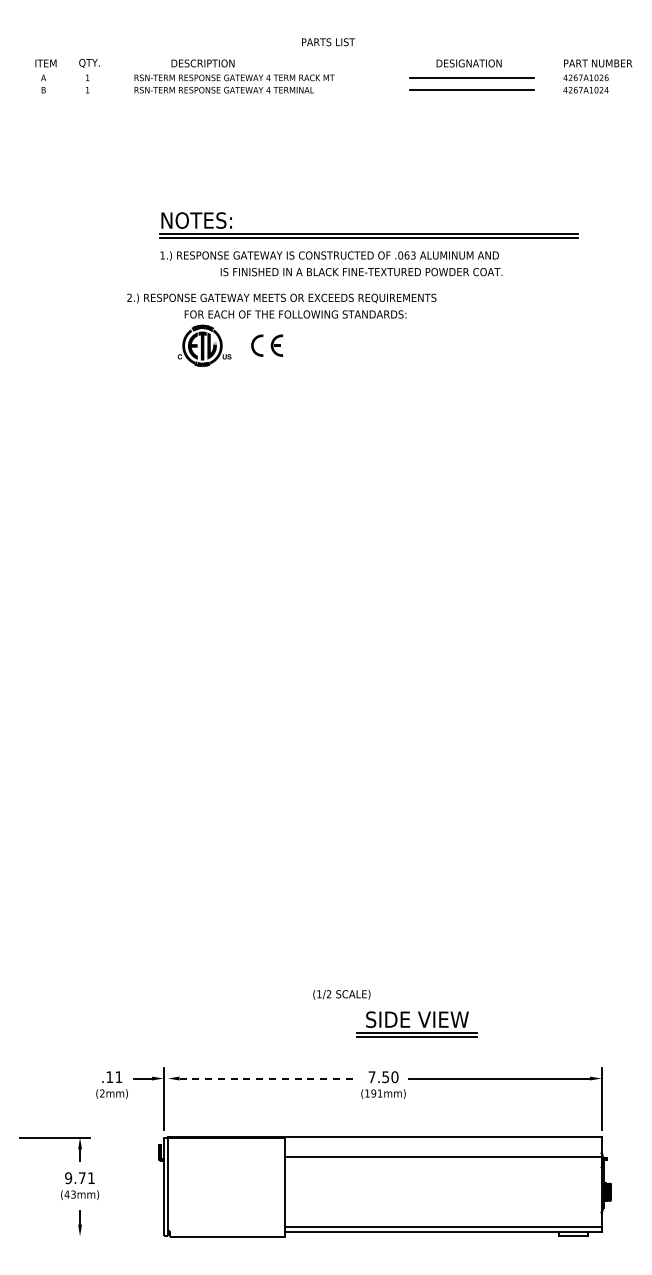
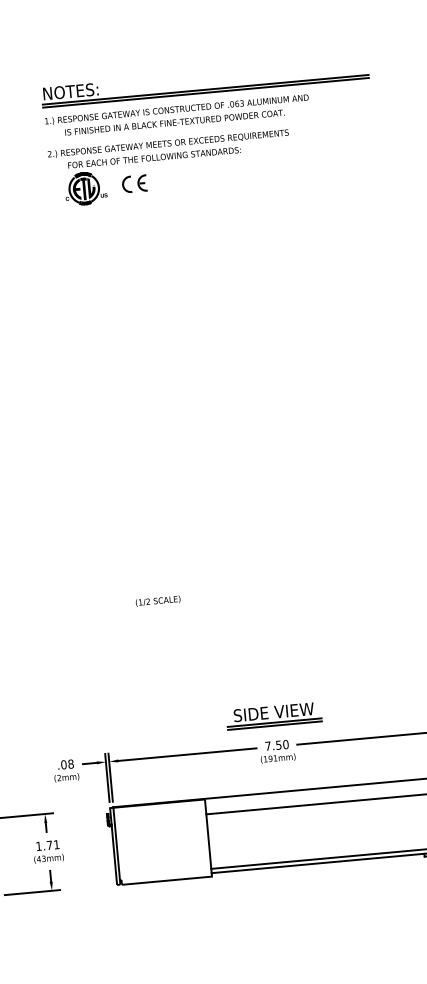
text: (361, 272) -> (174, 122), moved
text: (281, 298) -> (168, 143), moved
text: (341, 994) -> (157, 601), moved
part: (416, 1024) -> (273, 716), moved
text: (114, 1077) -> (67, 764), .11 -> .08
line: (268, 1078) -> (187, 754), dashed -> solid
line: (167, 1098) -> (110, 777), added
text: (68, 1178) -> (38, 846), 9.71 -> 1.71
line: (54, 1236) -> (32, 892), added

